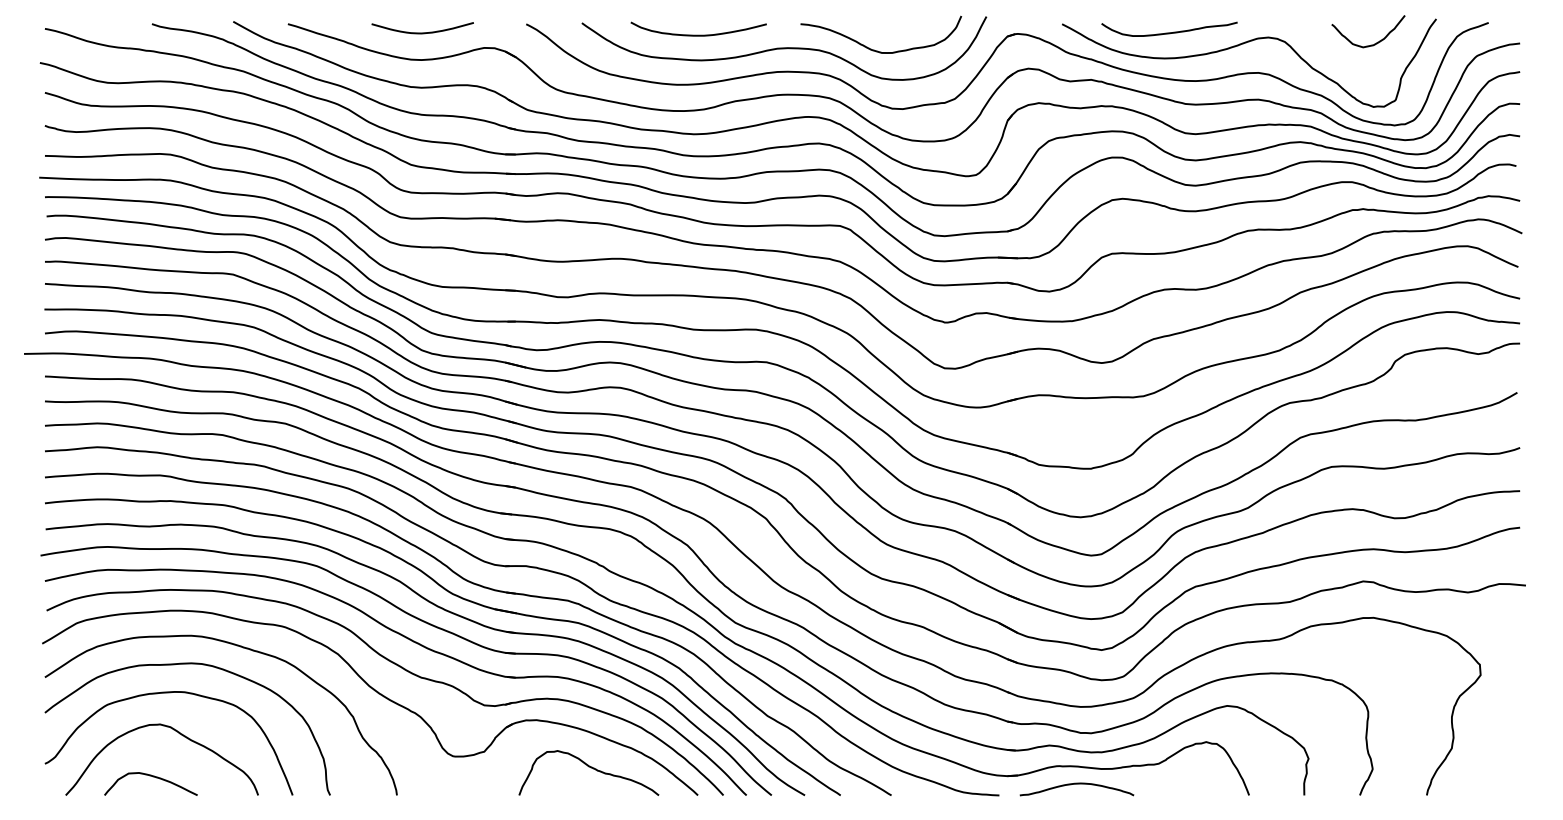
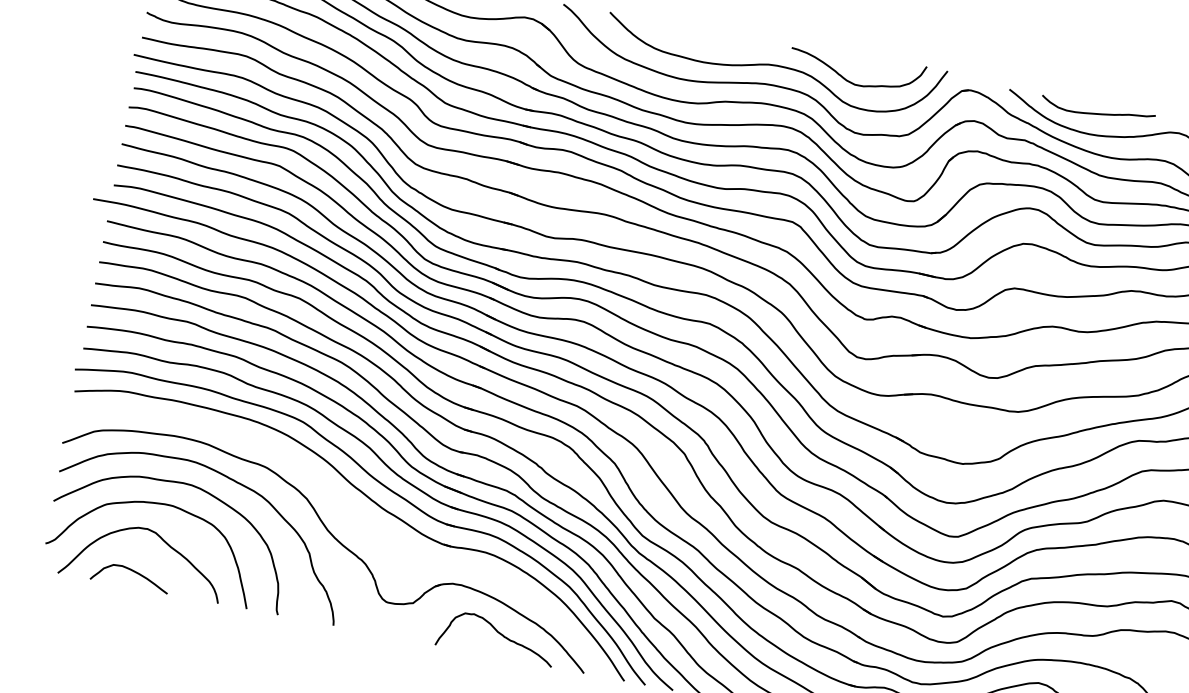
curve: (698, 34) -> (705, 40), removed
part: (397, 666) -> (354, 518), removed

